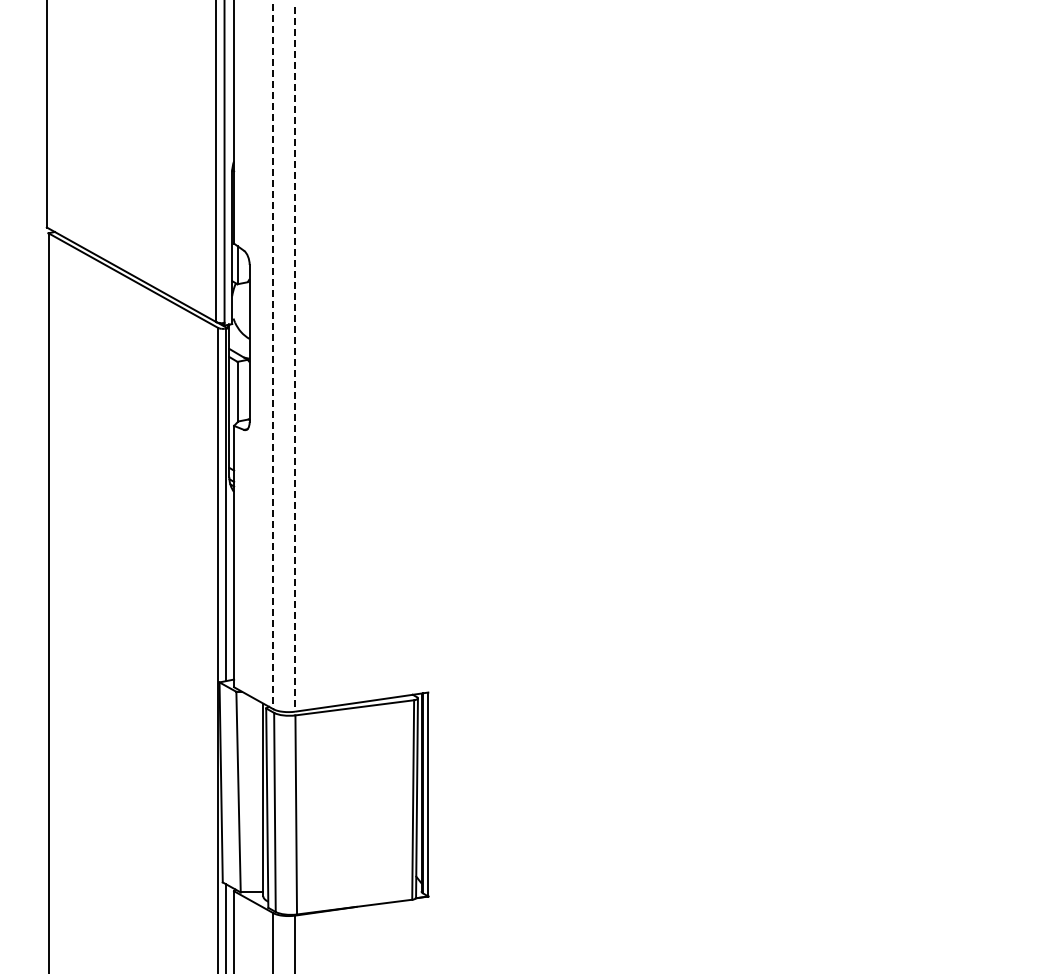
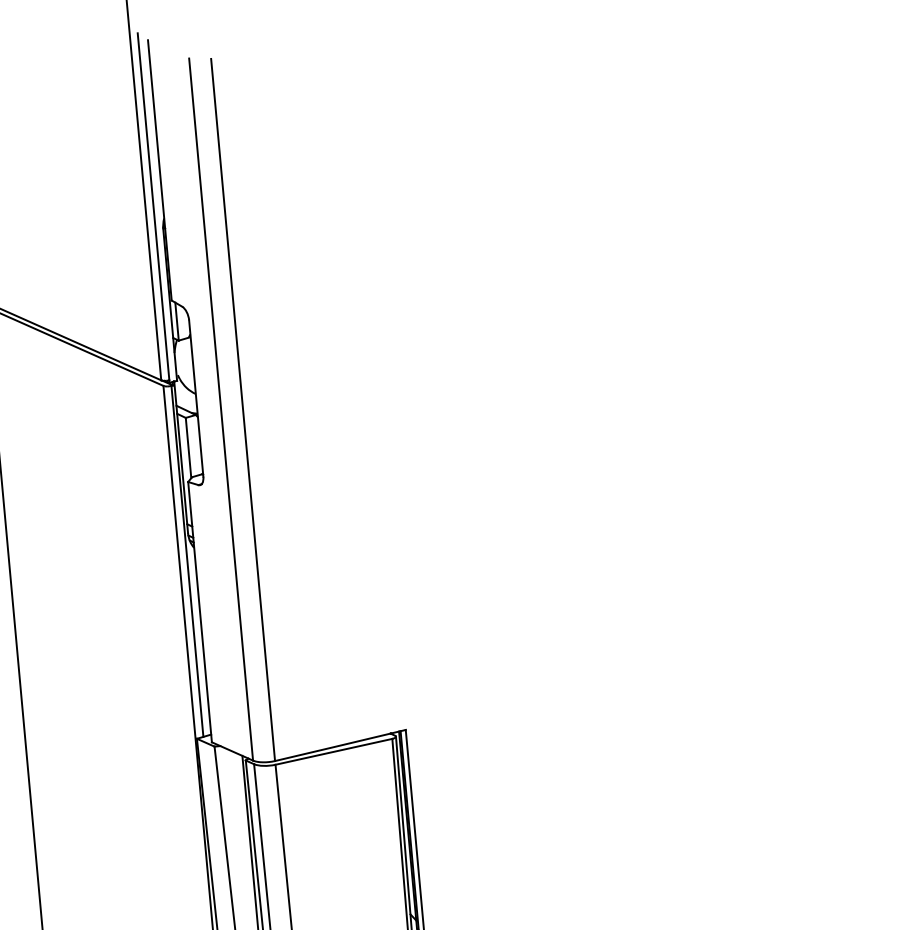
line: (273, 357) -> (221, 410), dashed -> solid
line: (295, 359) -> (243, 410), dashed -> solid

